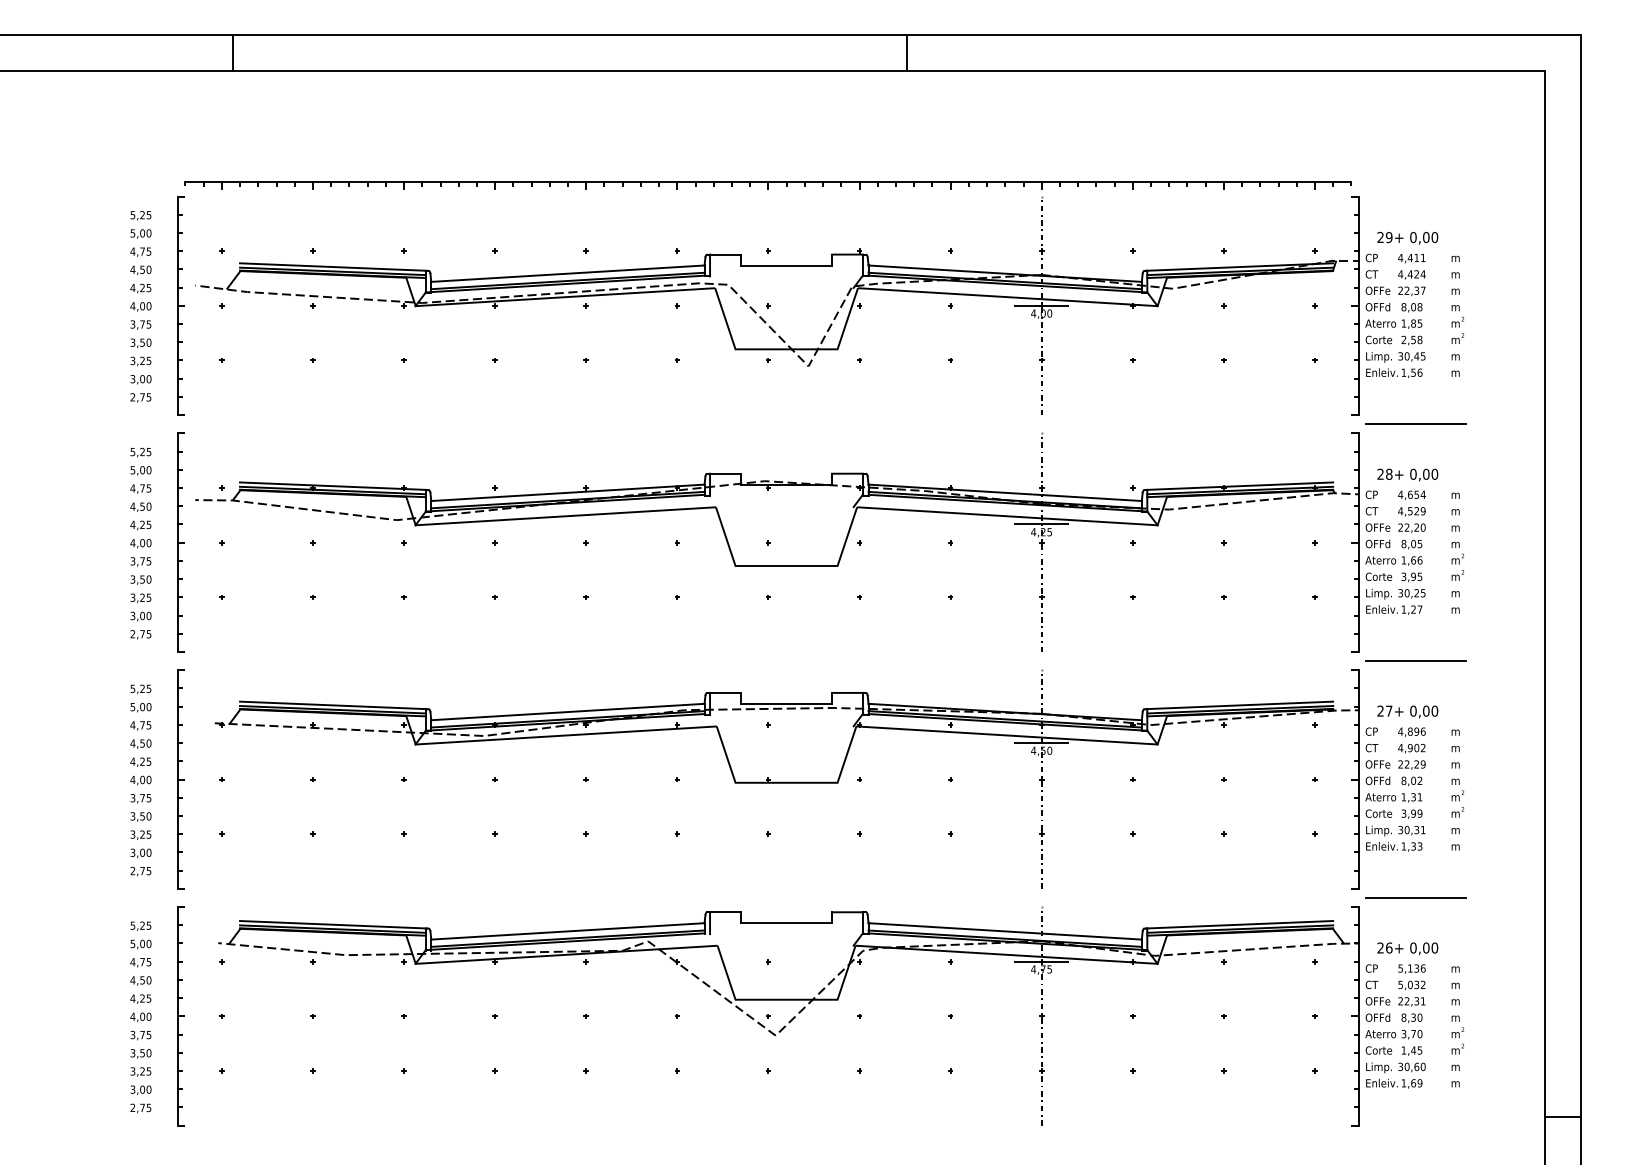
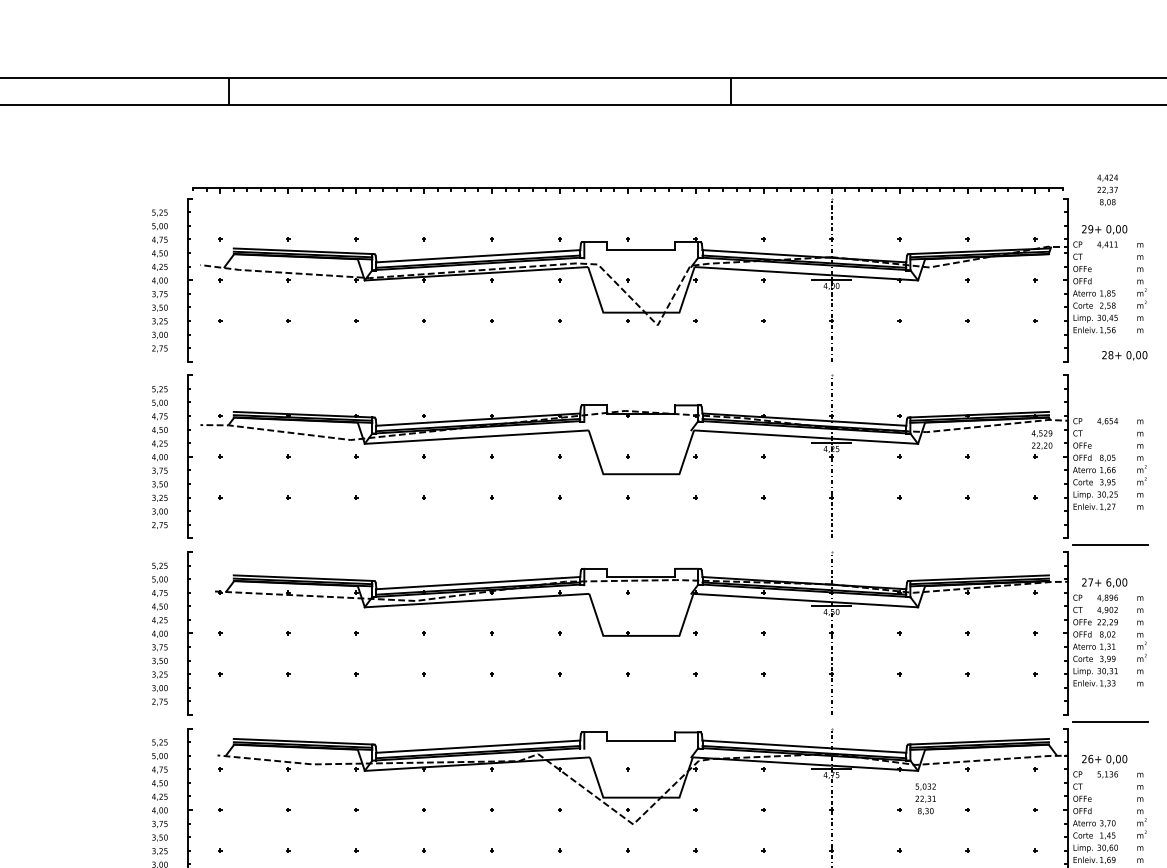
text: (1411, 291) -> (1107, 190), moved
line: (1416, 424) -> (1111, 368), removed
text: (1407, 474) -> (1124, 355), moved
text: (1411, 519) -> (1041, 439), moved
text: (1413, 710) -> (1108, 581), 0,00 -> 6,00
text: (1411, 1001) -> (925, 798), moved

